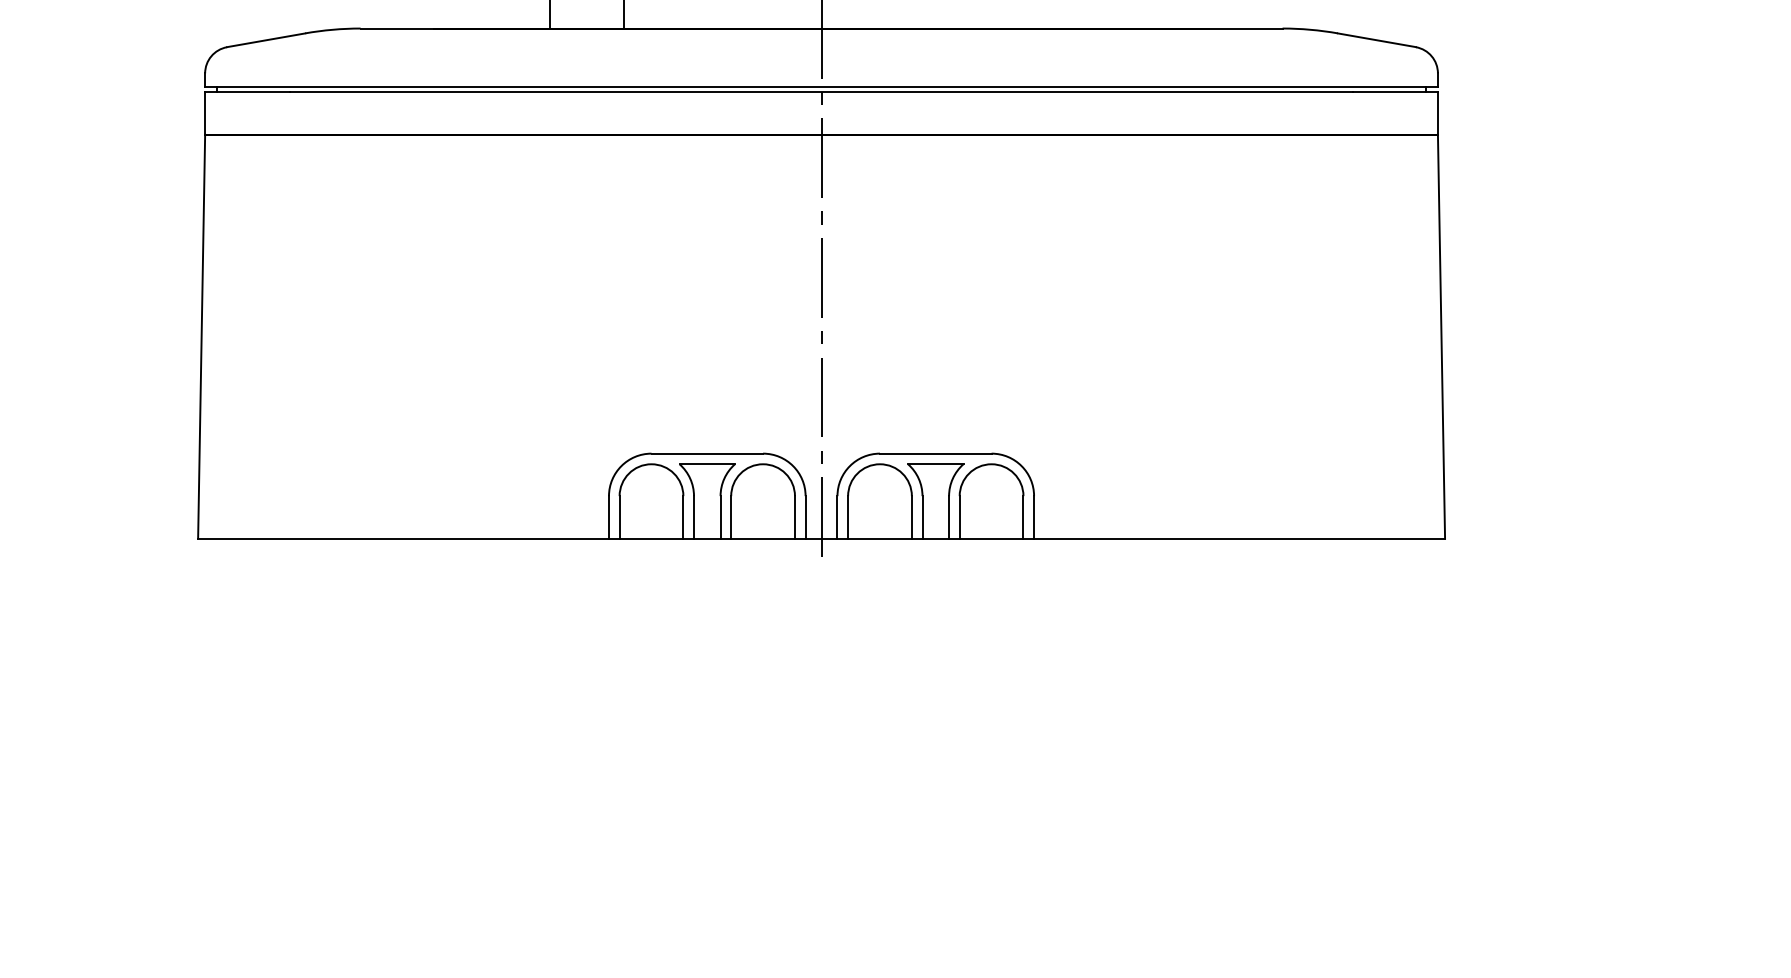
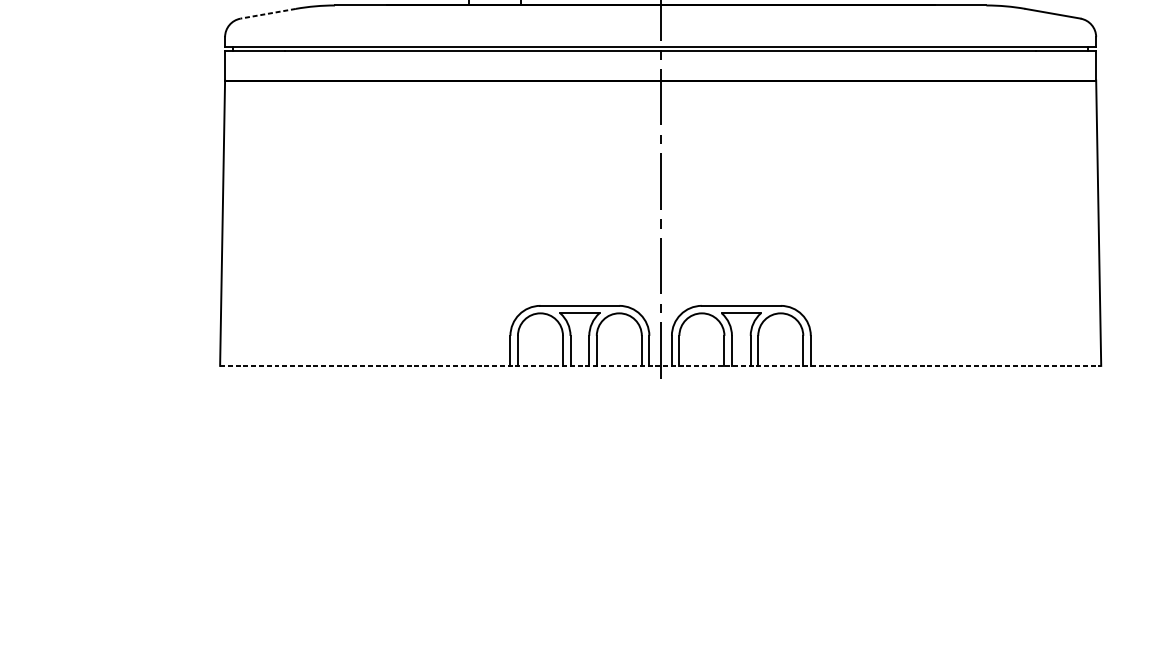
line: (266, 40) -> (268, 13), solid -> dashed
line: (822, 538) -> (661, 365), solid -> dashed

